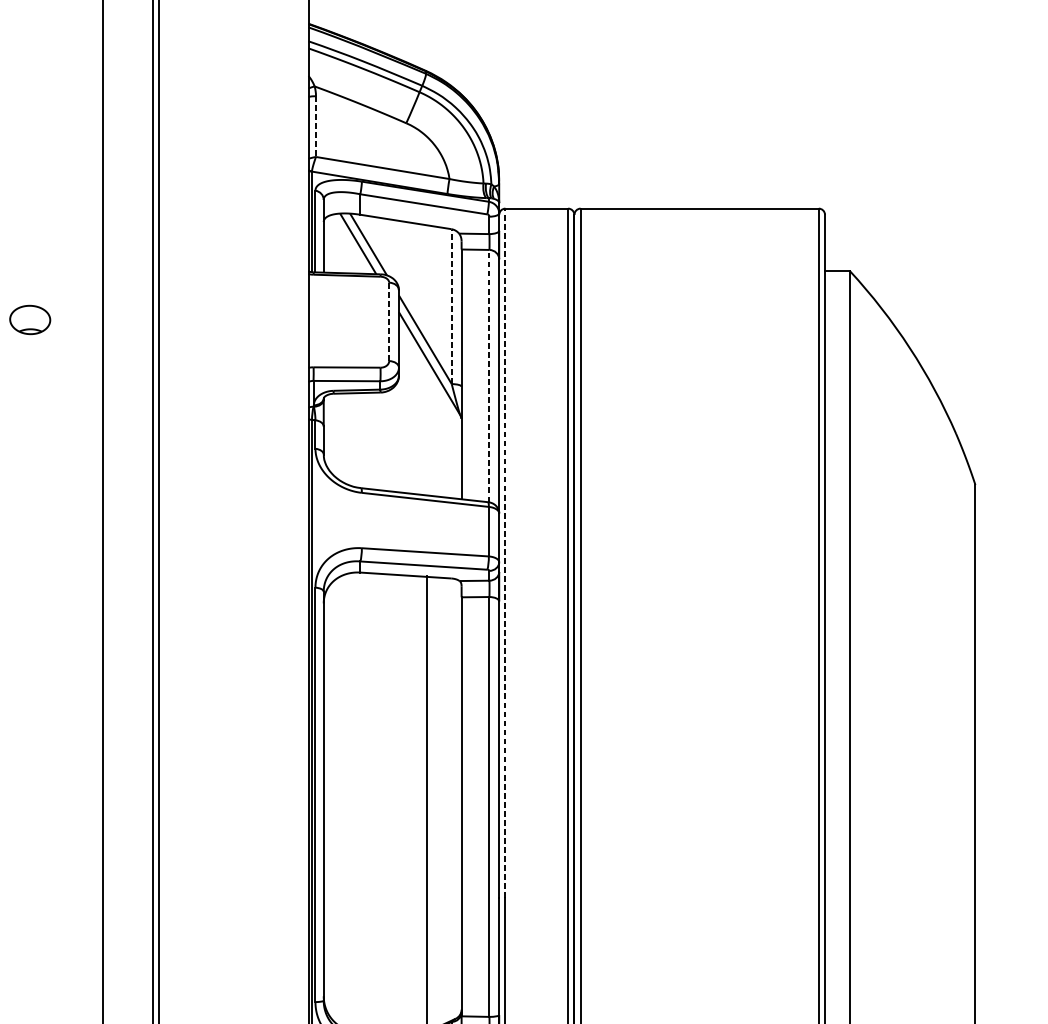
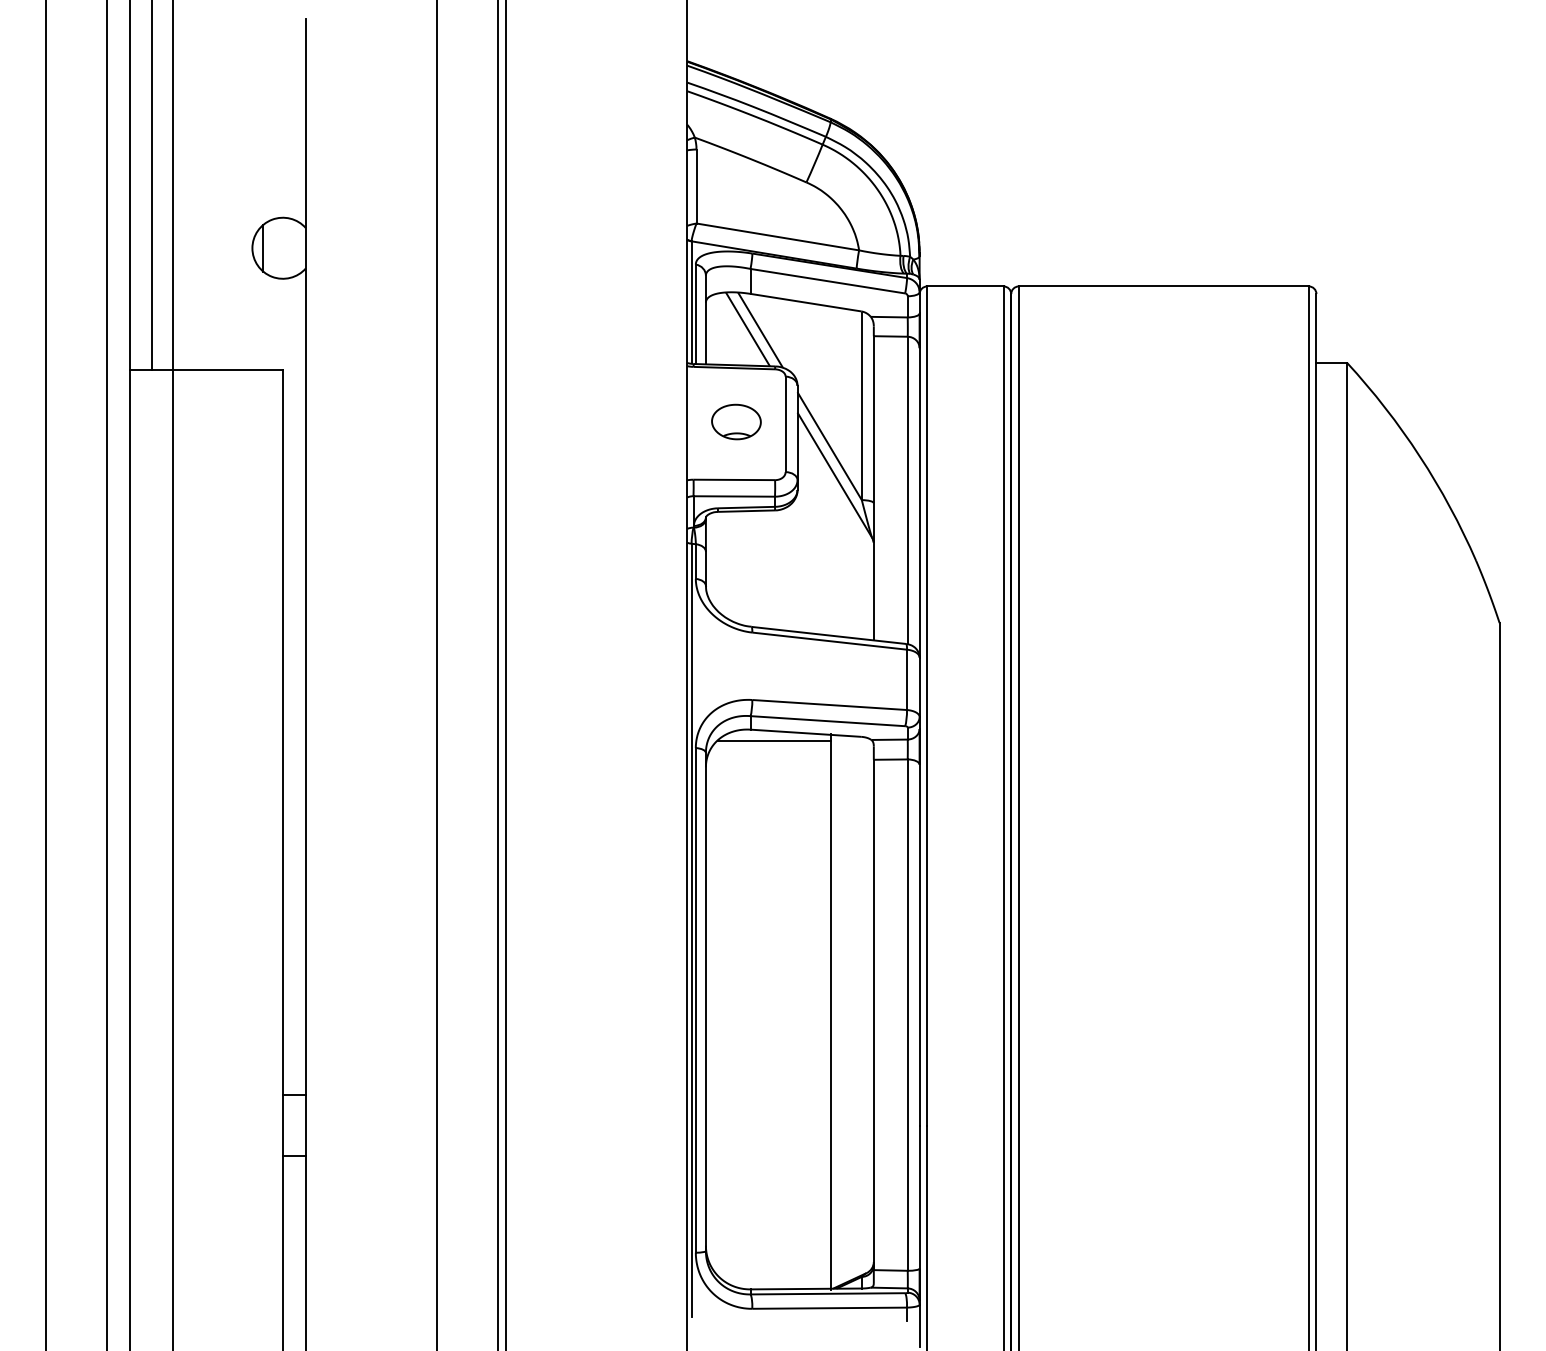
line: (316, 126) -> (696, 186), dashed -> solid
line: (451, 307) -> (861, 406), dashed -> solid
part: (30, 319) -> (736, 421), moved
line: (389, 322) -> (785, 424), dashed -> solid
line: (489, 376) -> (907, 490), dashed -> solid
line: (505, 553) -> (927, 706), dashed -> solid
line: (380, 581) -> (774, 740), added

